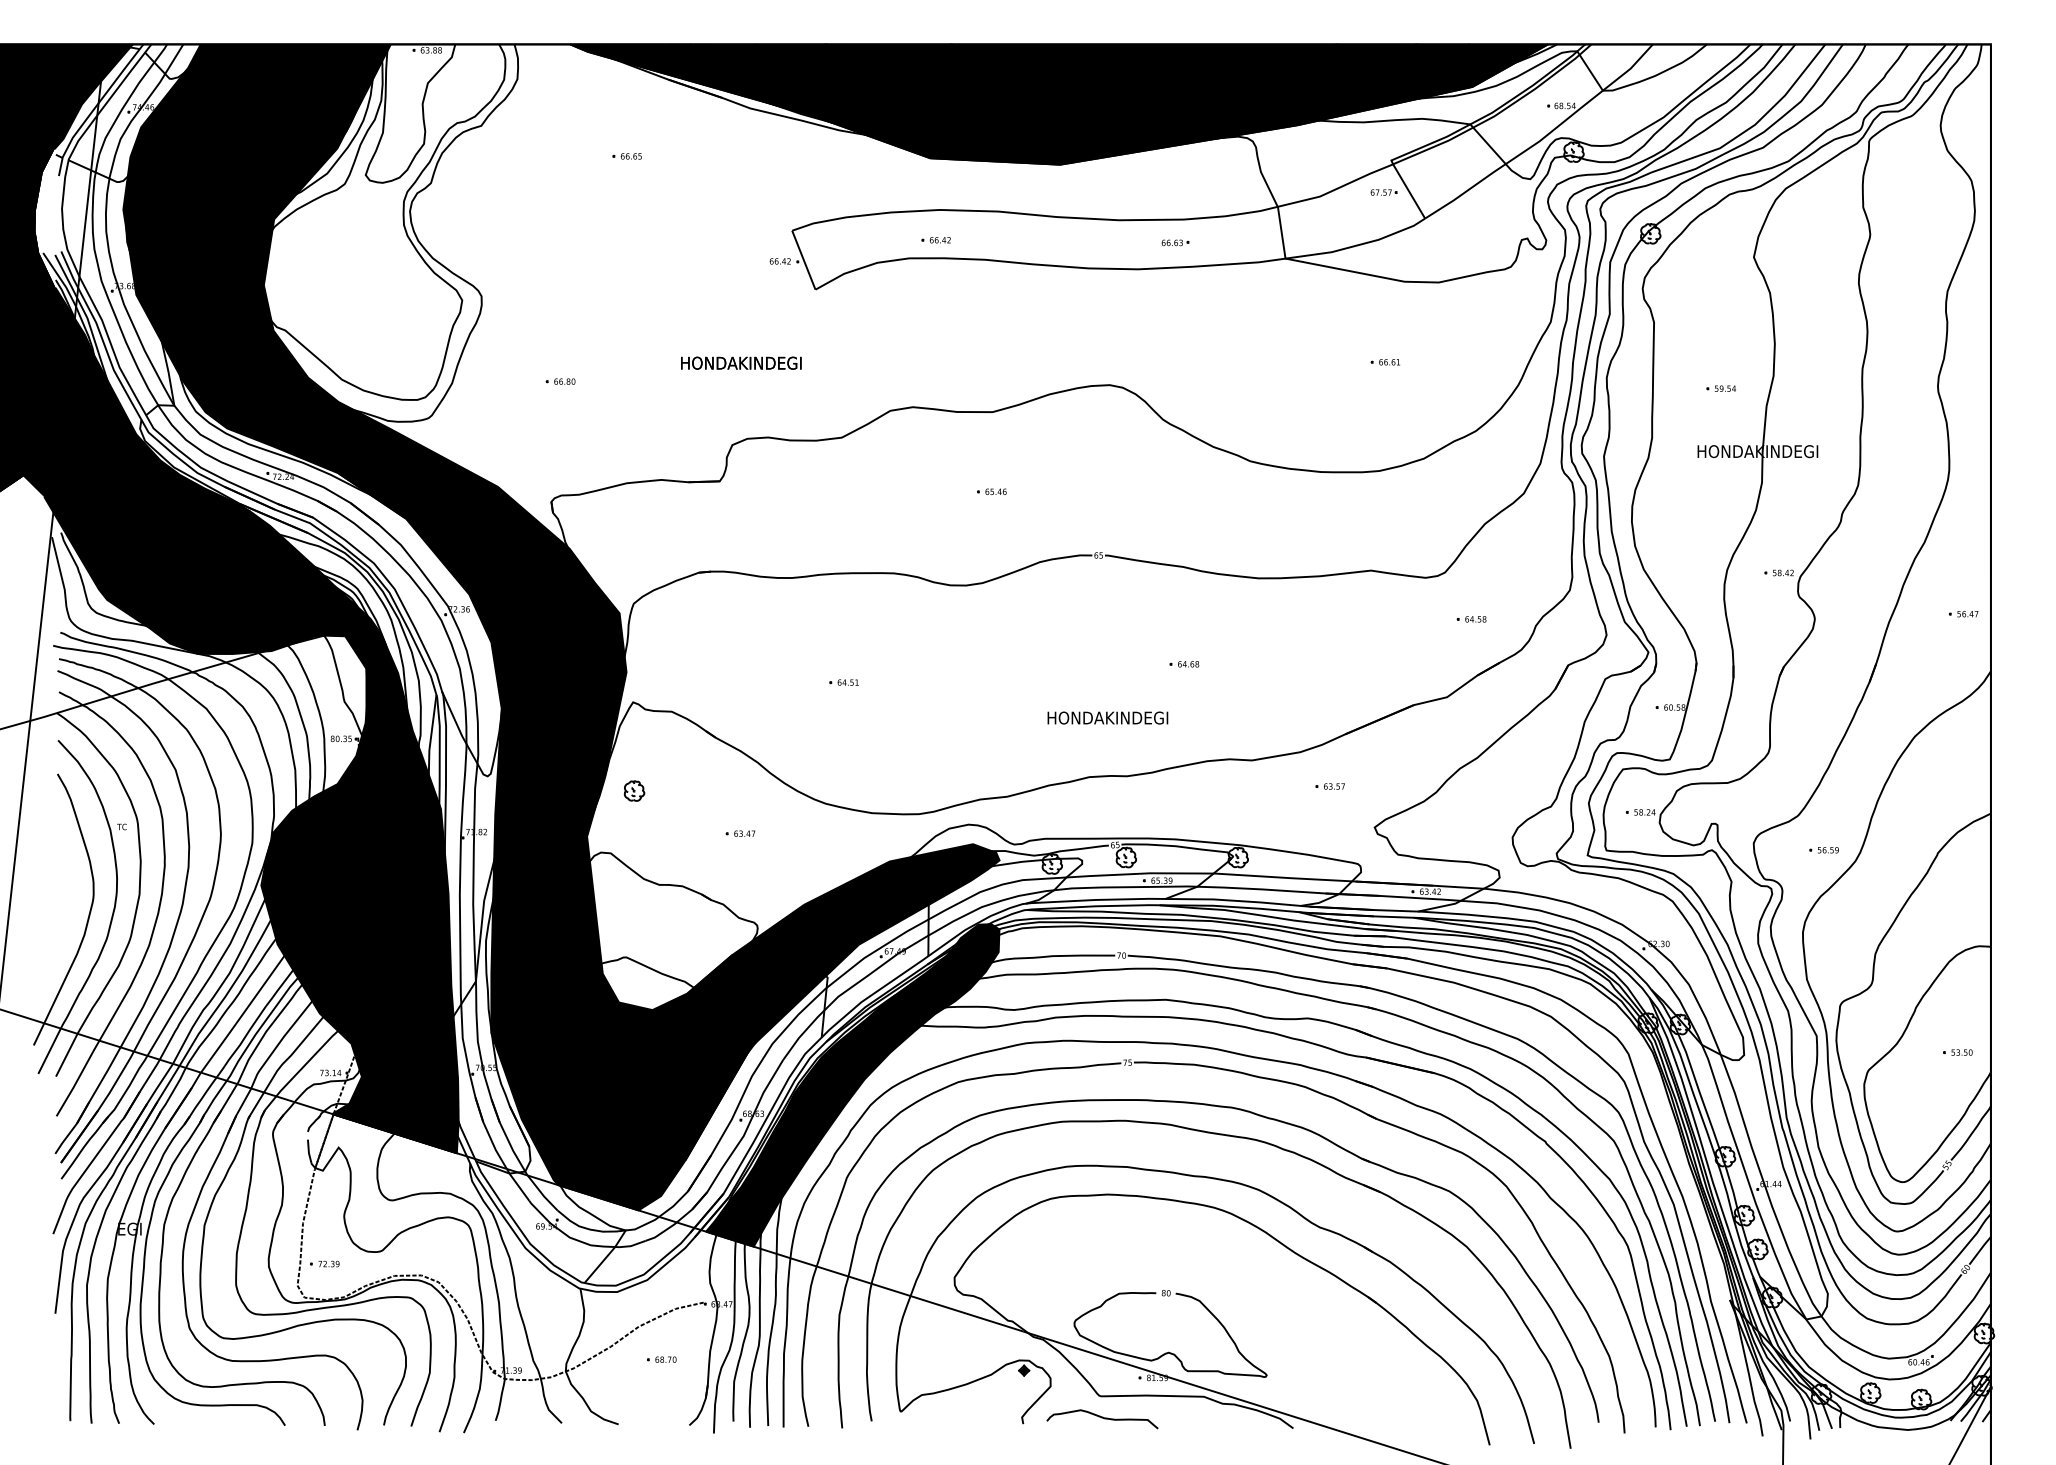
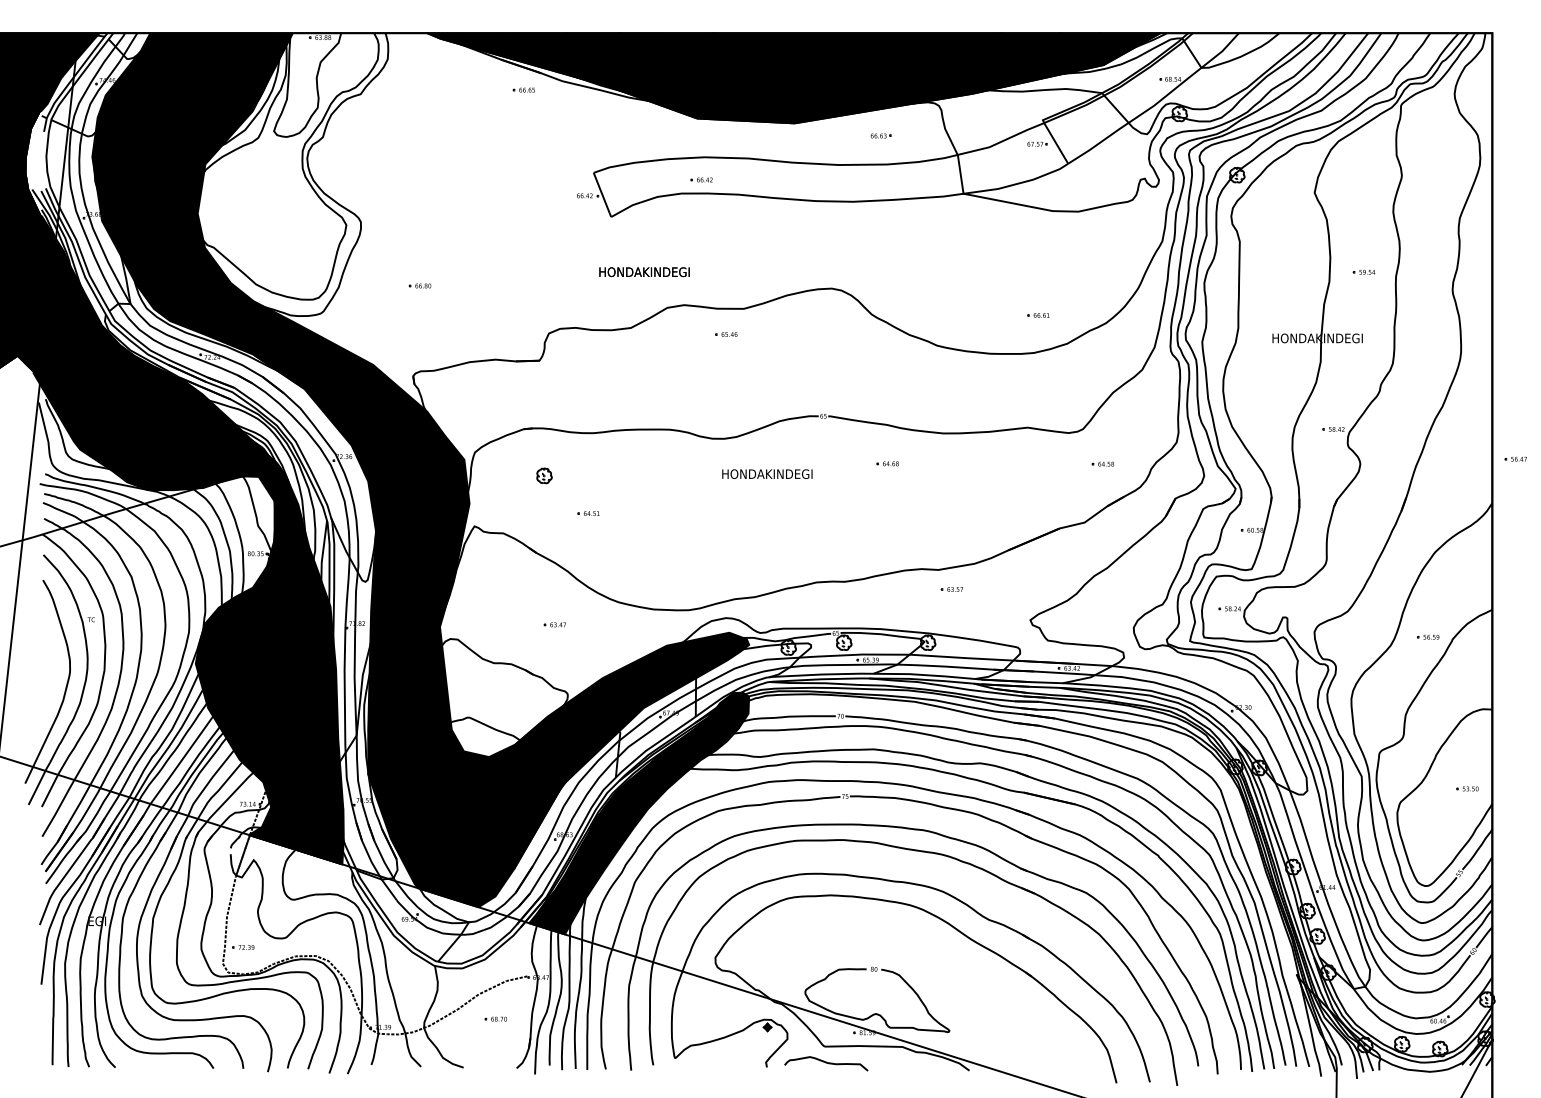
part: (626, 155) -> (523, 89), moved
part: (1174, 242) -> (880, 135), moved
part: (1385, 362) -> (1038, 315), moved
text: (741, 363) -> (644, 272), moved
part: (1720, 388) -> (1363, 272), moved
part: (991, 491) -> (726, 334), moved
part: (1963, 613) -> (1515, 458), moved
part: (1184, 663) -> (887, 463), moved
part: (843, 682) -> (588, 513), moved
text: (1108, 717) -> (767, 473), moved
part: (1329, 786) -> (951, 589), moved
part: (634, 790) -> (544, 475), moved
part: (1824, 850) -> (1428, 637), moved

